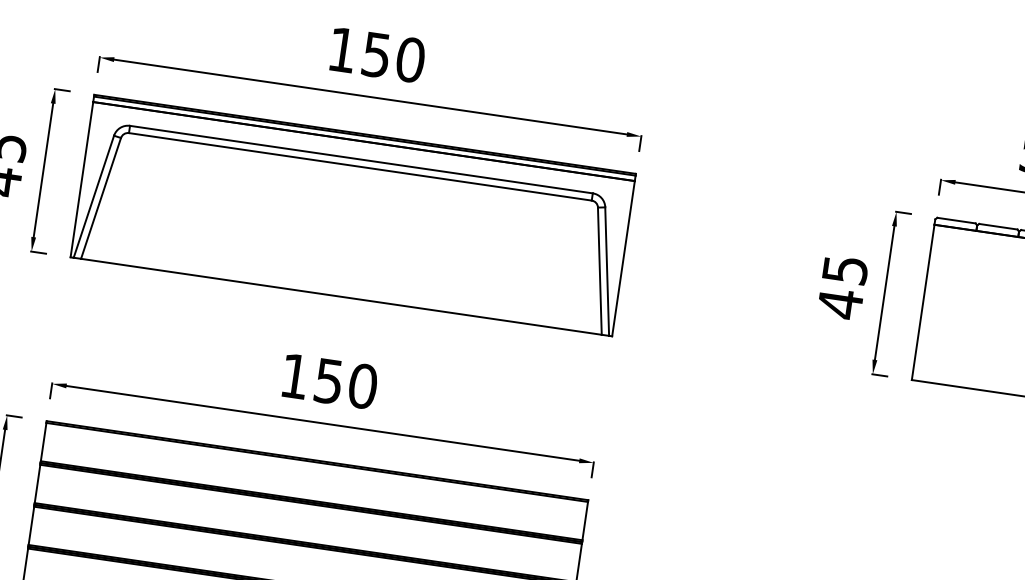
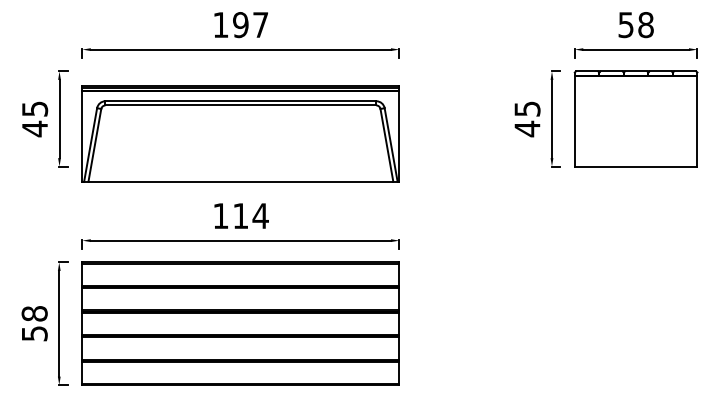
text: (392, 58) -> (250, 25), 150 -> 197
part: (352, 214) -> (240, 133), moved
text: (345, 384) -> (250, 216), 150 -> 114

